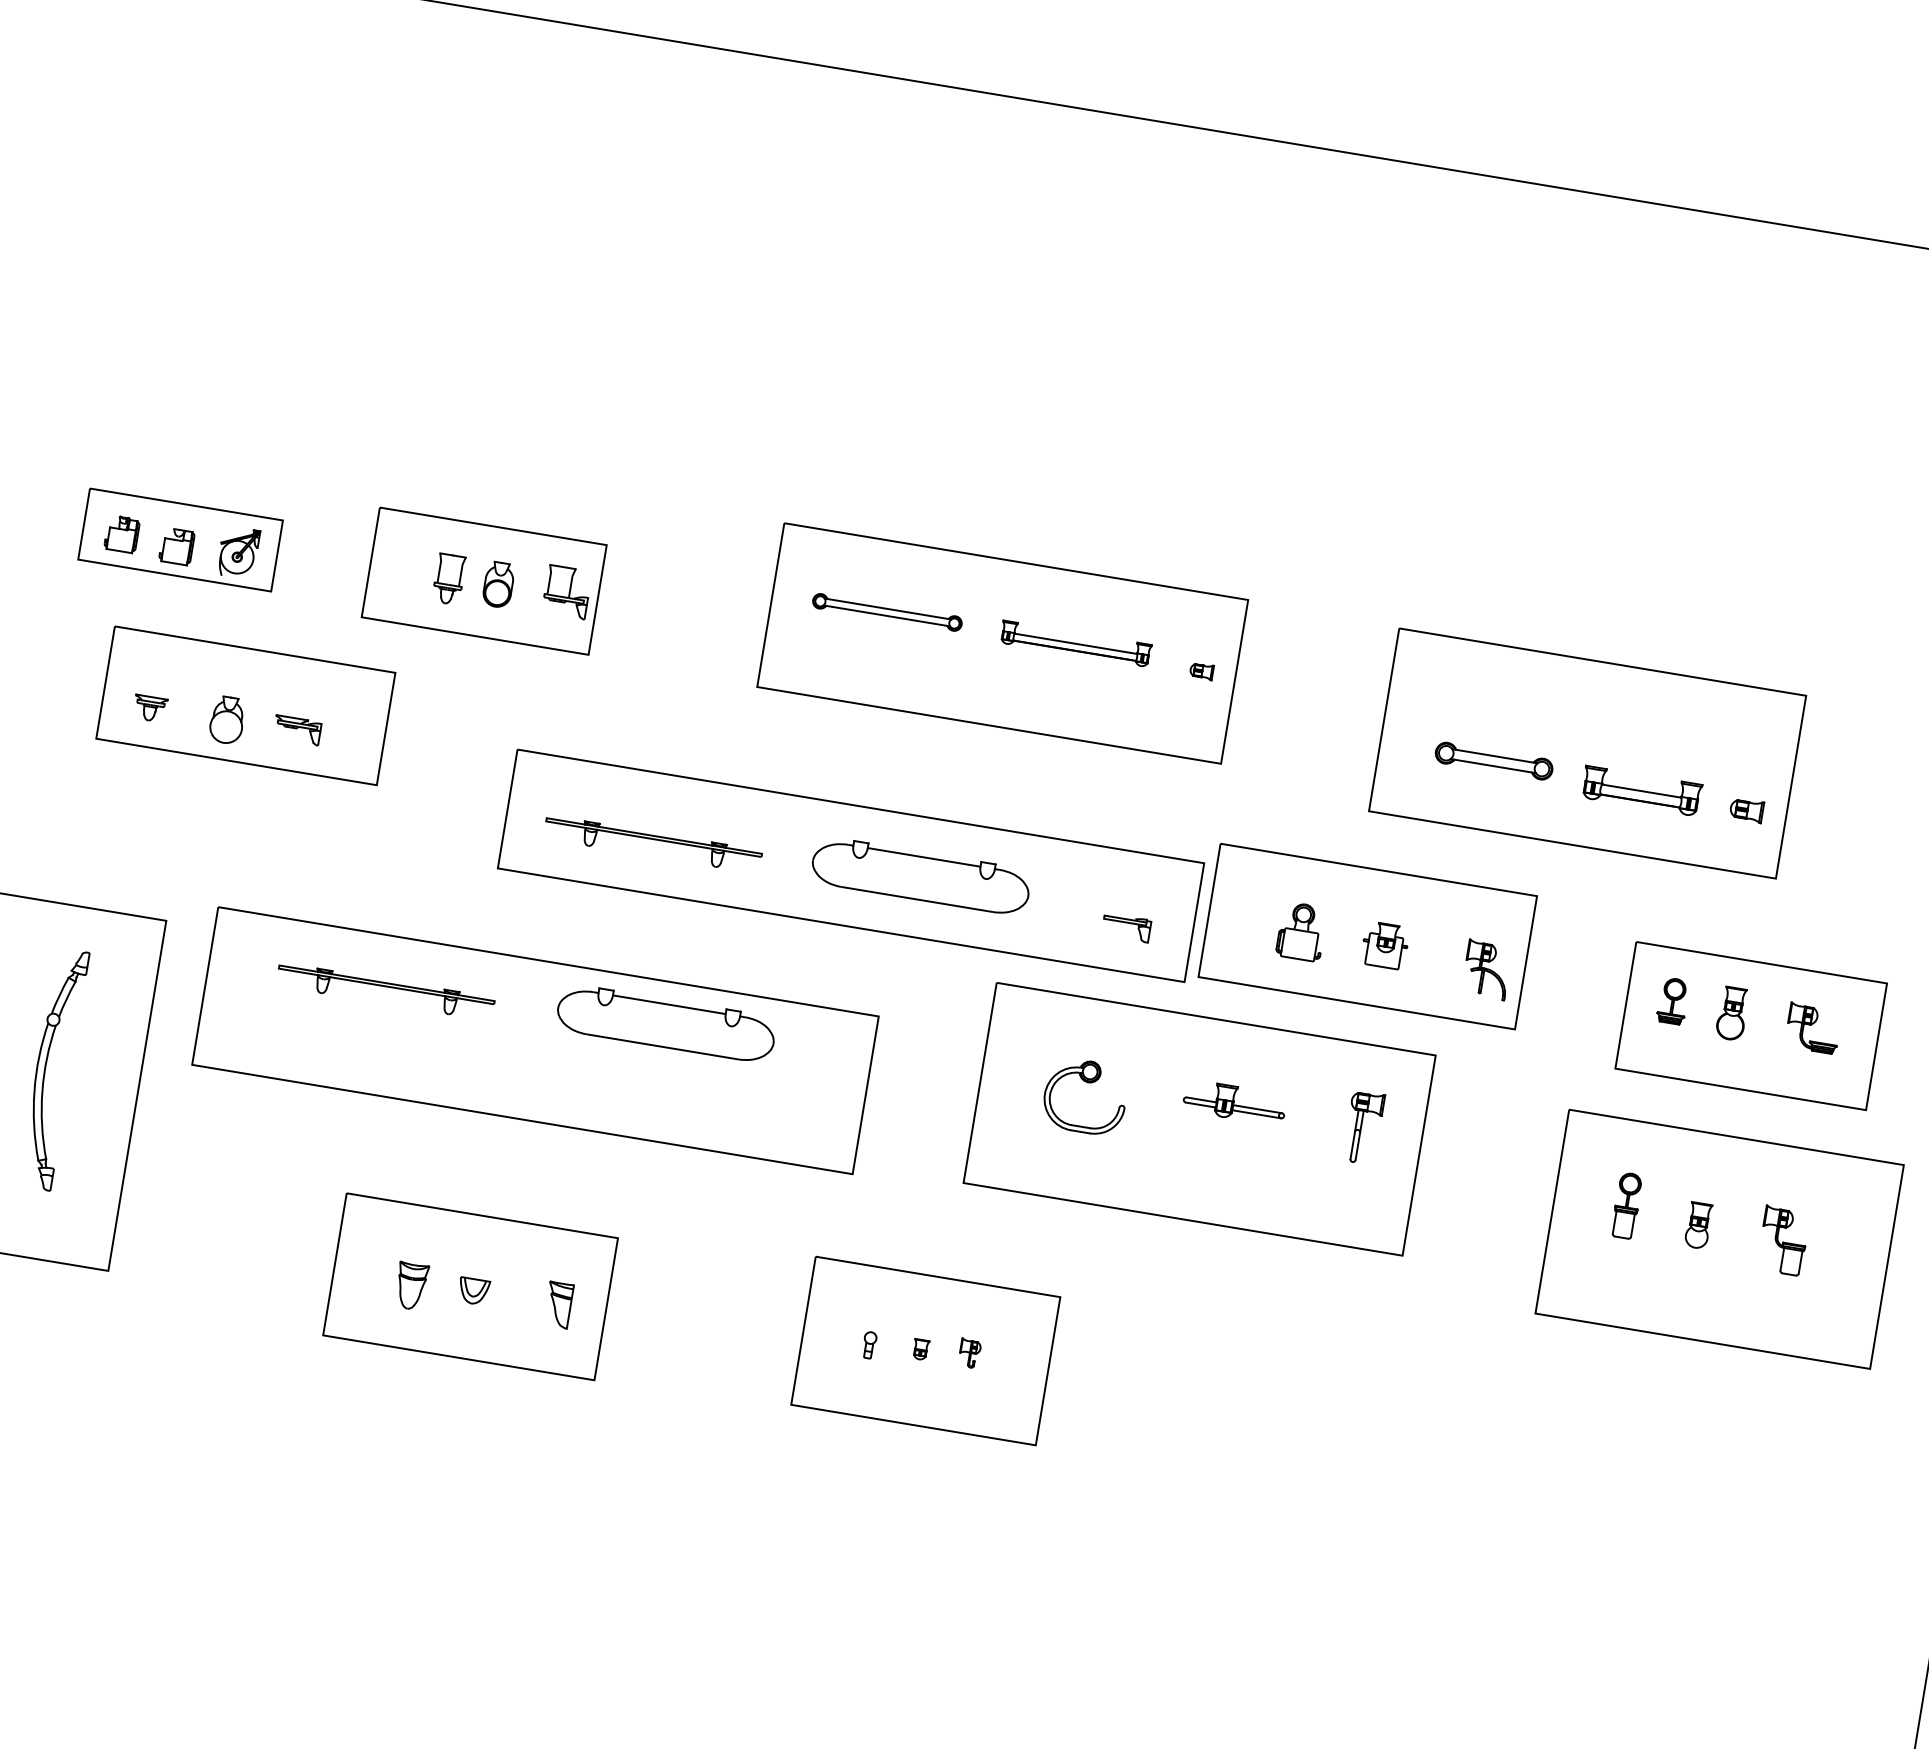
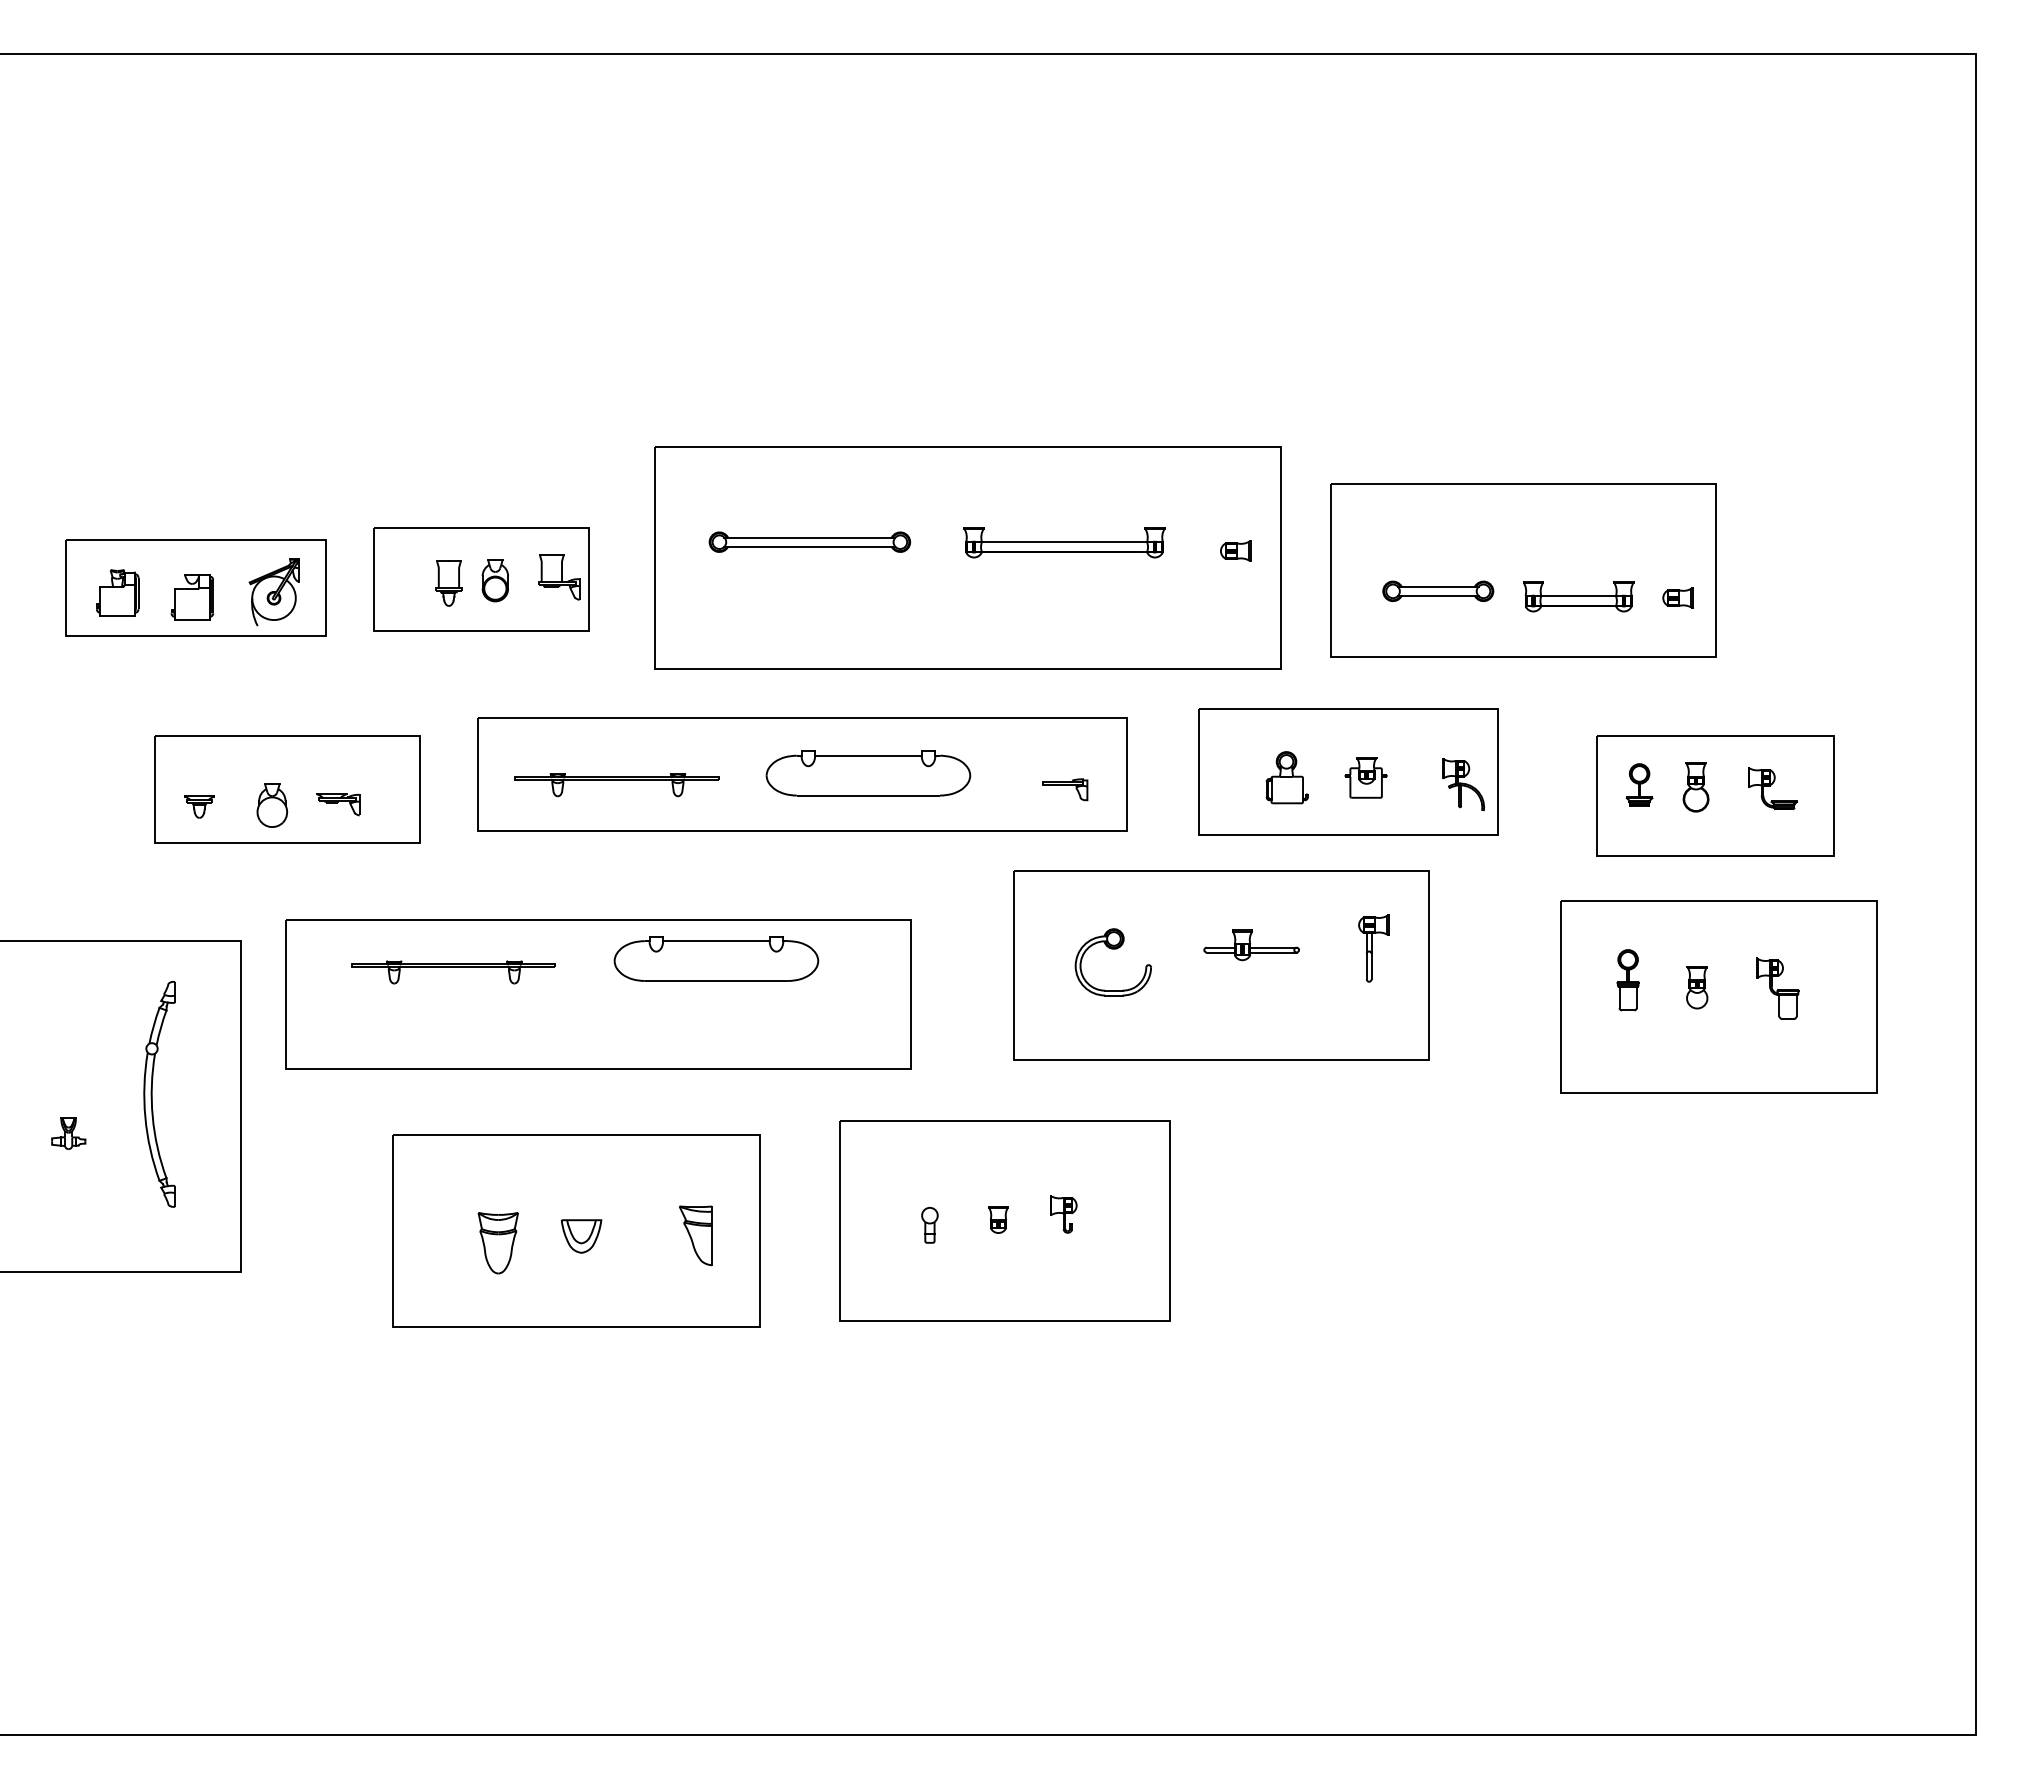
part: (180, 539) -> (195, 587), size x1.43
part: (1002, 642) -> (967, 557), size x1.43
part: (246, 705) -> (287, 789), moved
part: (851, 865) -> (802, 774), moved
part: (470, 1286) -> (576, 1230), size x1.43
part: (925, 1350) -> (1004, 1220), size x1.43

